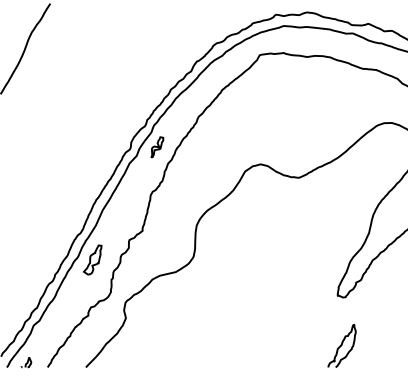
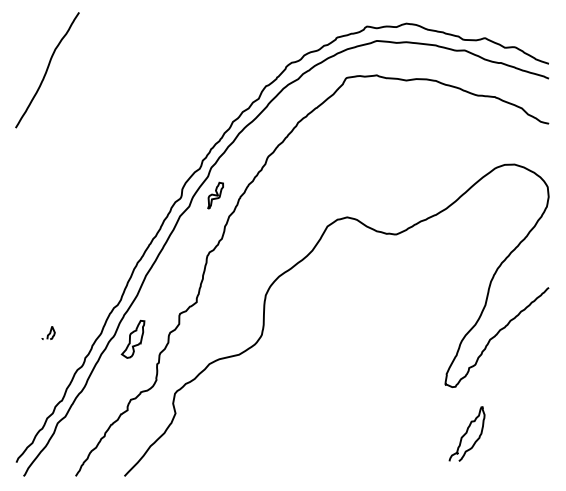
curve: (341, 345) -> (466, 433), moved
part: (26, 362) -> (48, 332), moved

